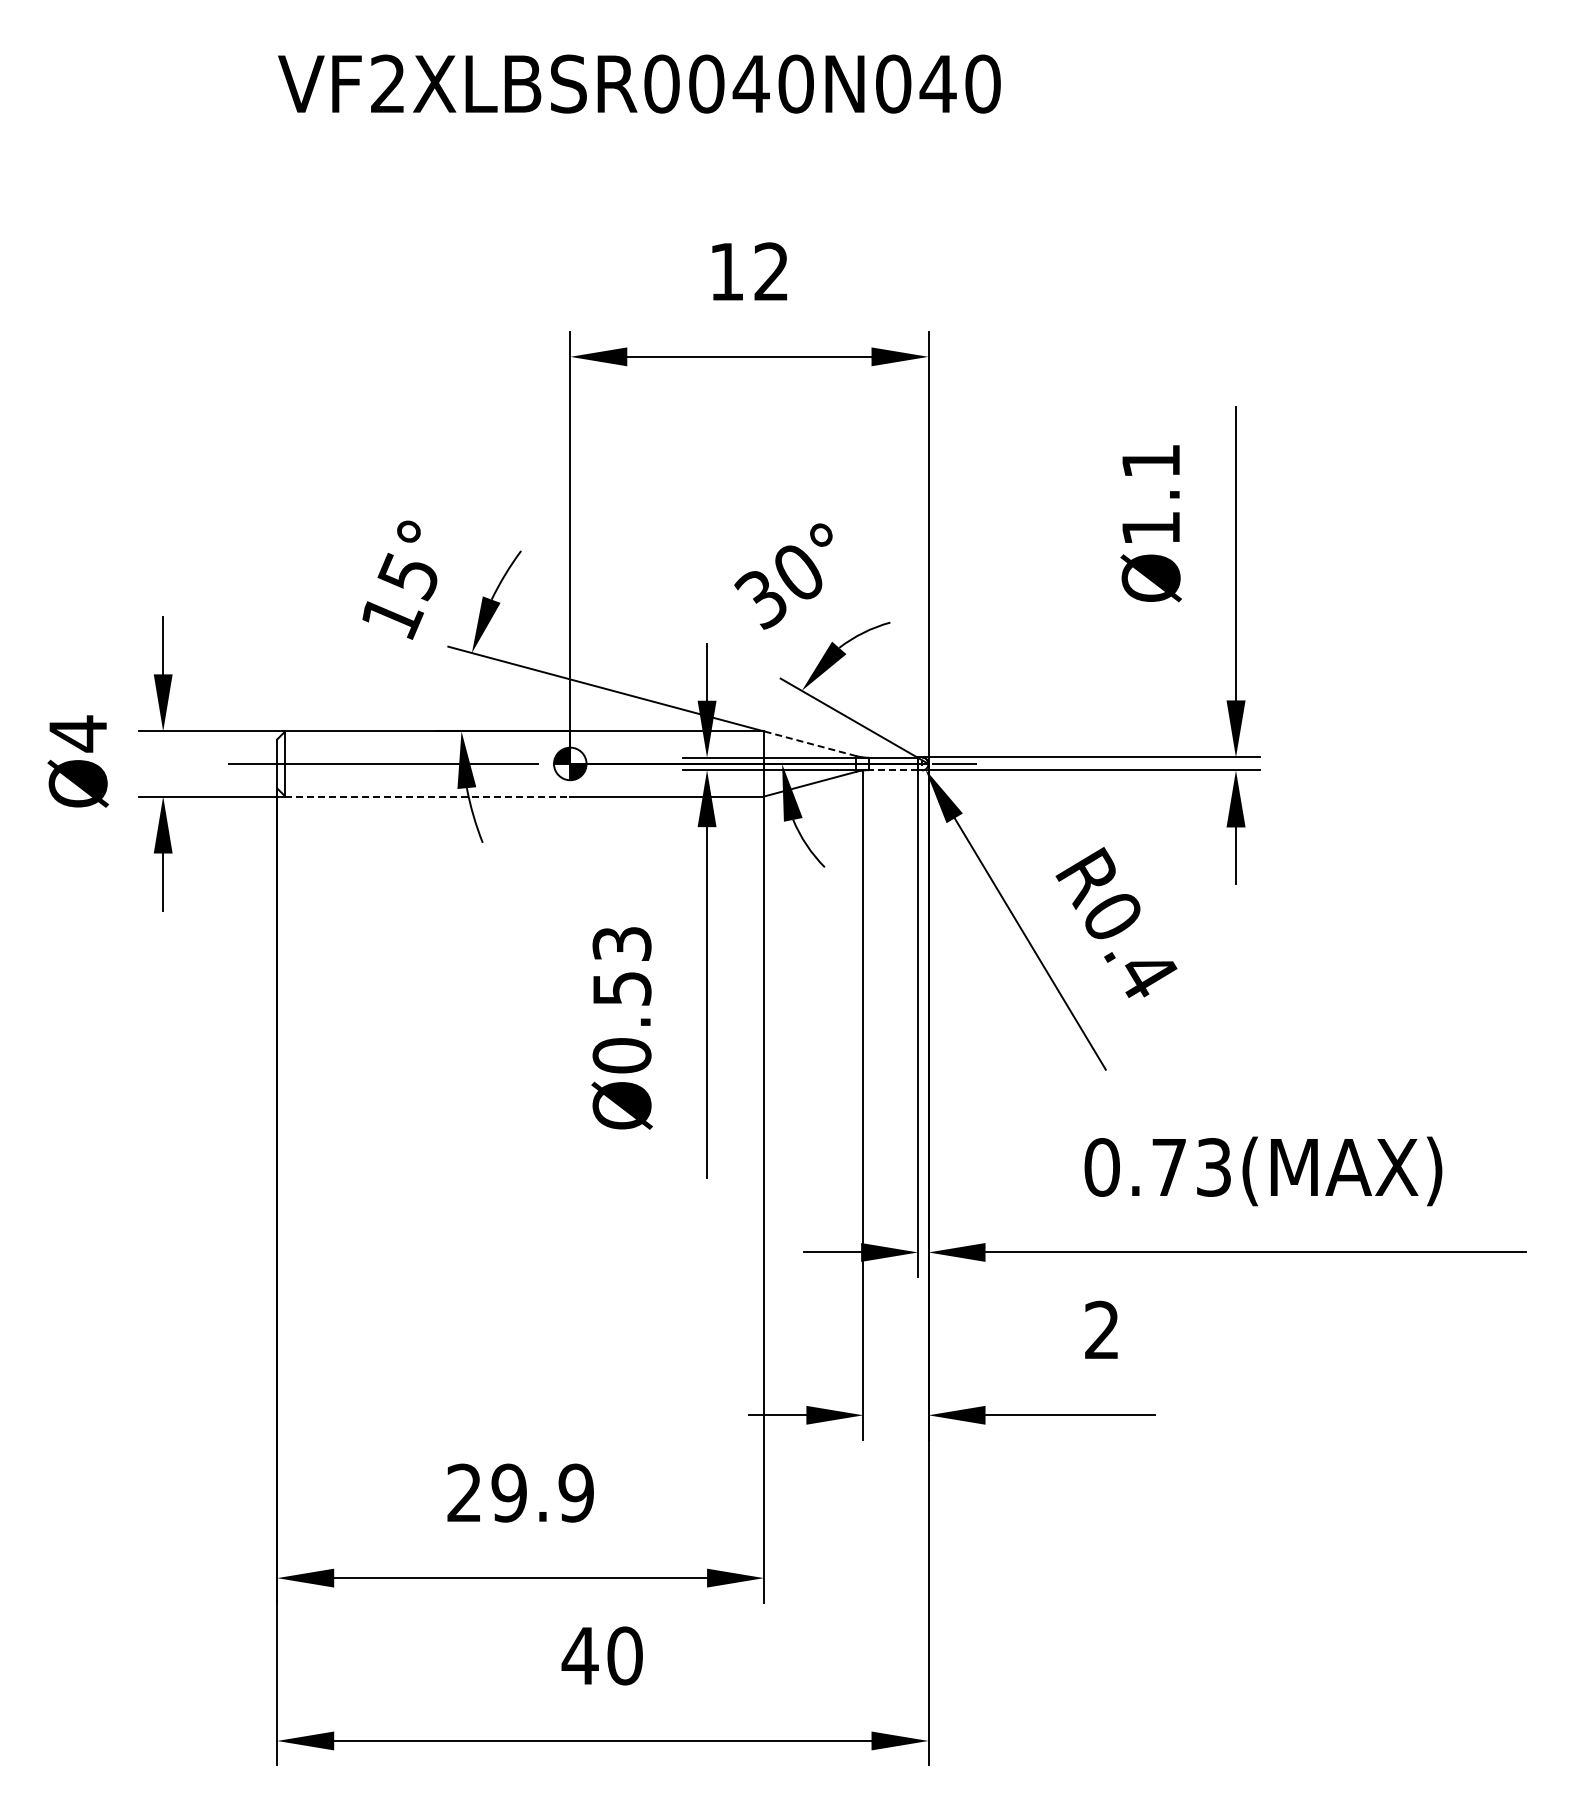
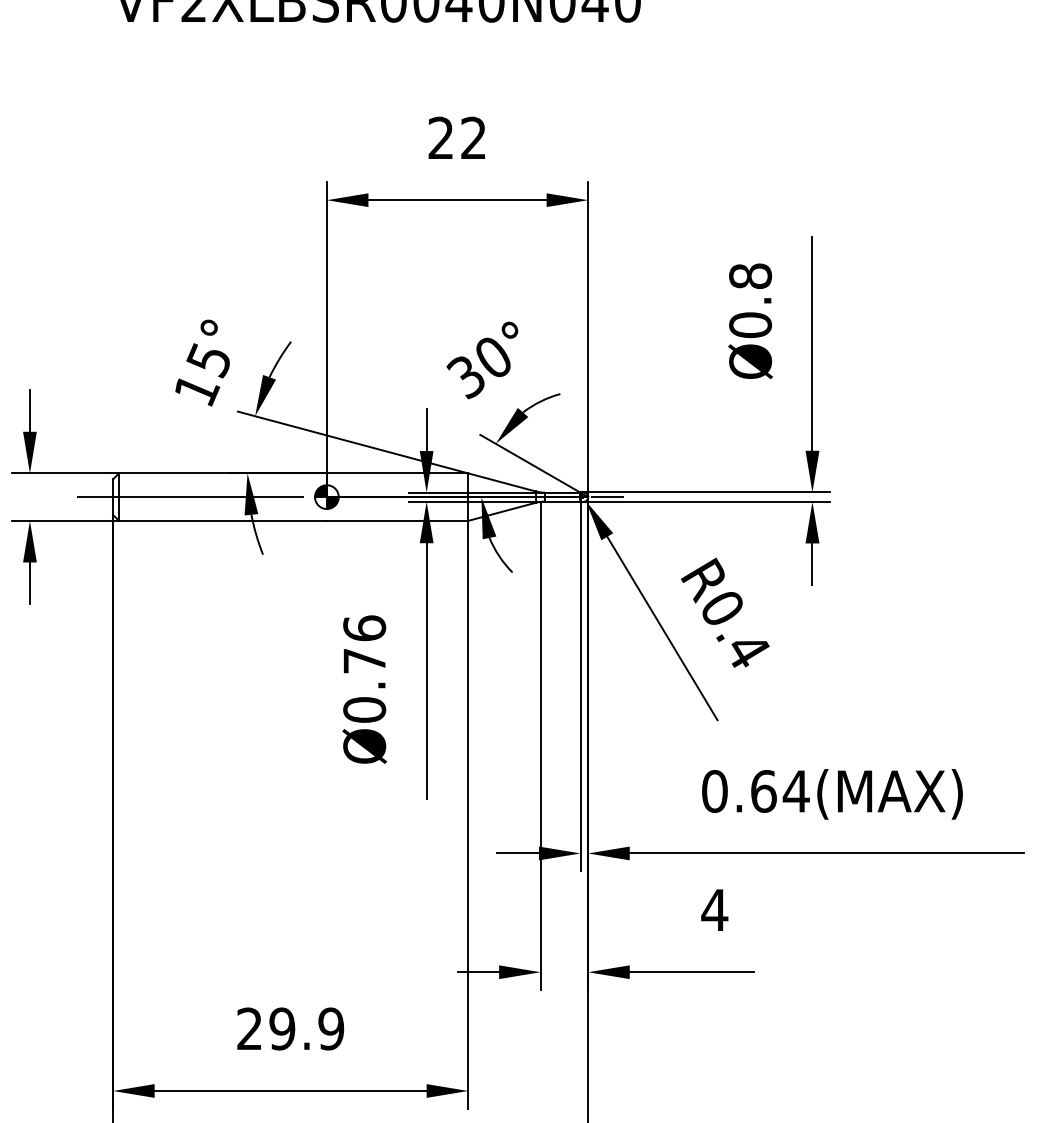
text: (725, 271) -> (440, 137), 12 -> 22
text: (1150, 494) -> (750, 300), Ø1.1 -> Ø0.8
line: (810, 743) -> (502, 482), dashed -> solid
line: (892, 770) -> (561, 501), dashed -> solid
line: (428, 796) -> (223, 520), dashed -> solid
text: (621, 965) -> (364, 644), Ø0.53 -> Ø0.76
text: (1192, 1167) -> (780, 791), 0.73(MAX) -> 0.64(MAX)
text: (1101, 1329) -> (714, 909), 2 -> 4

